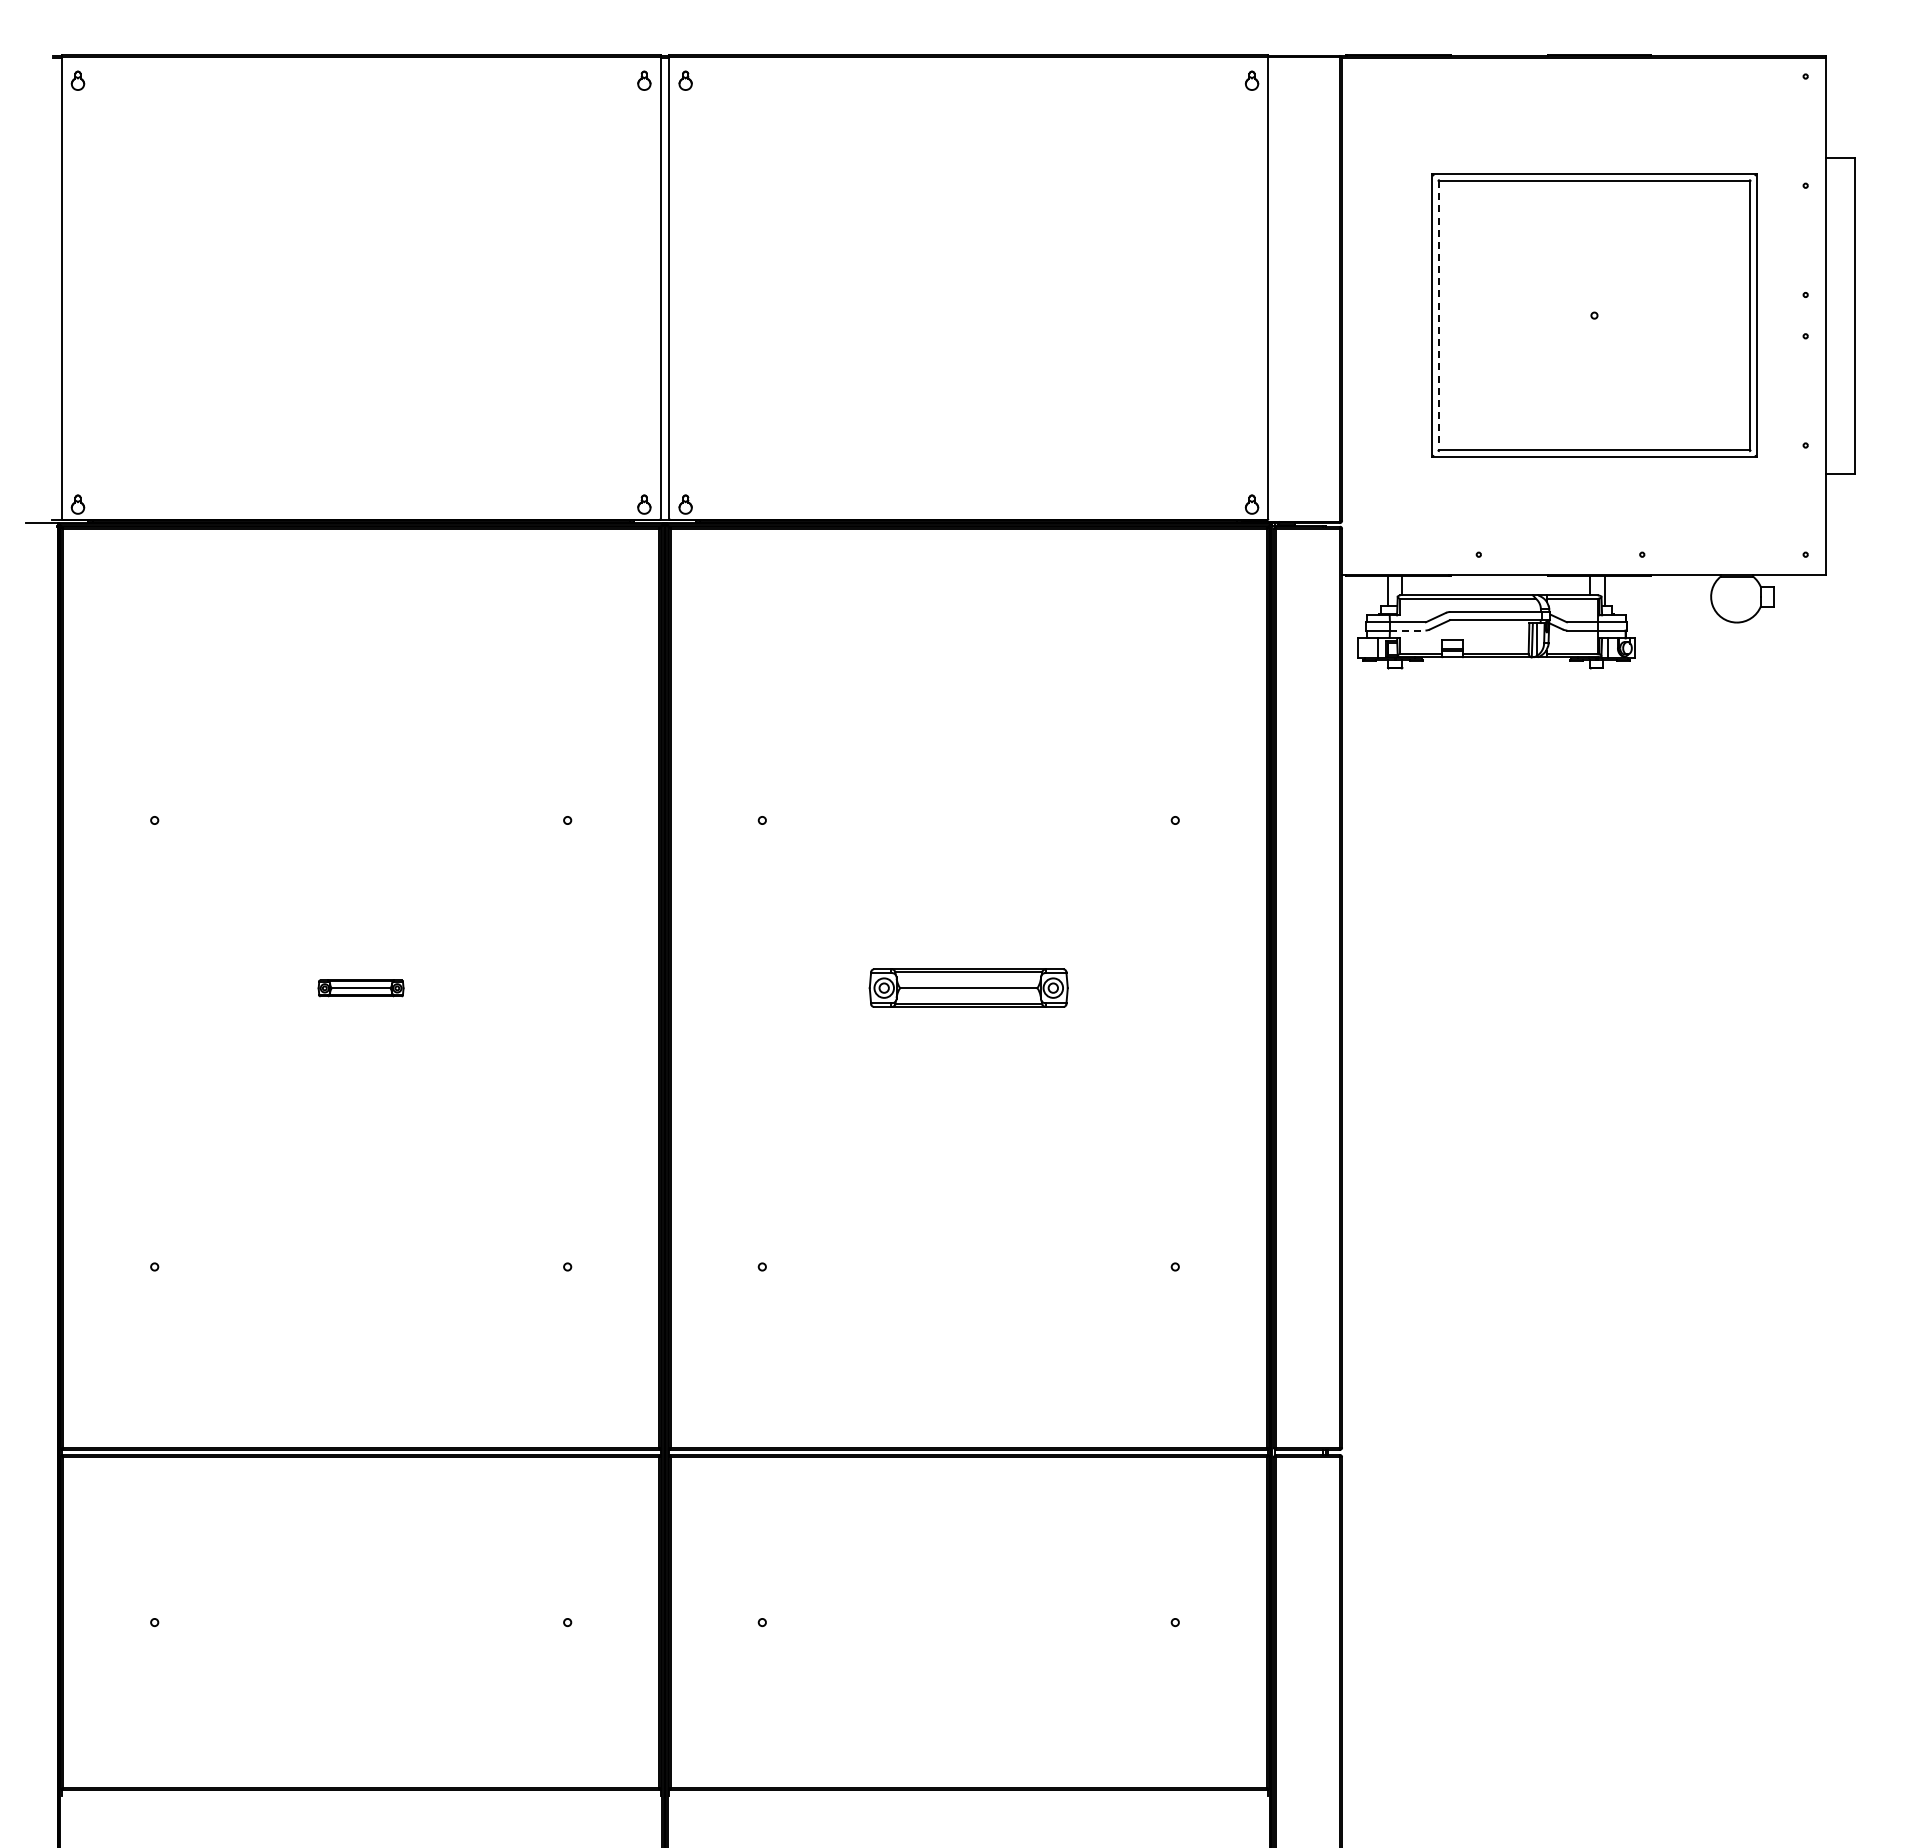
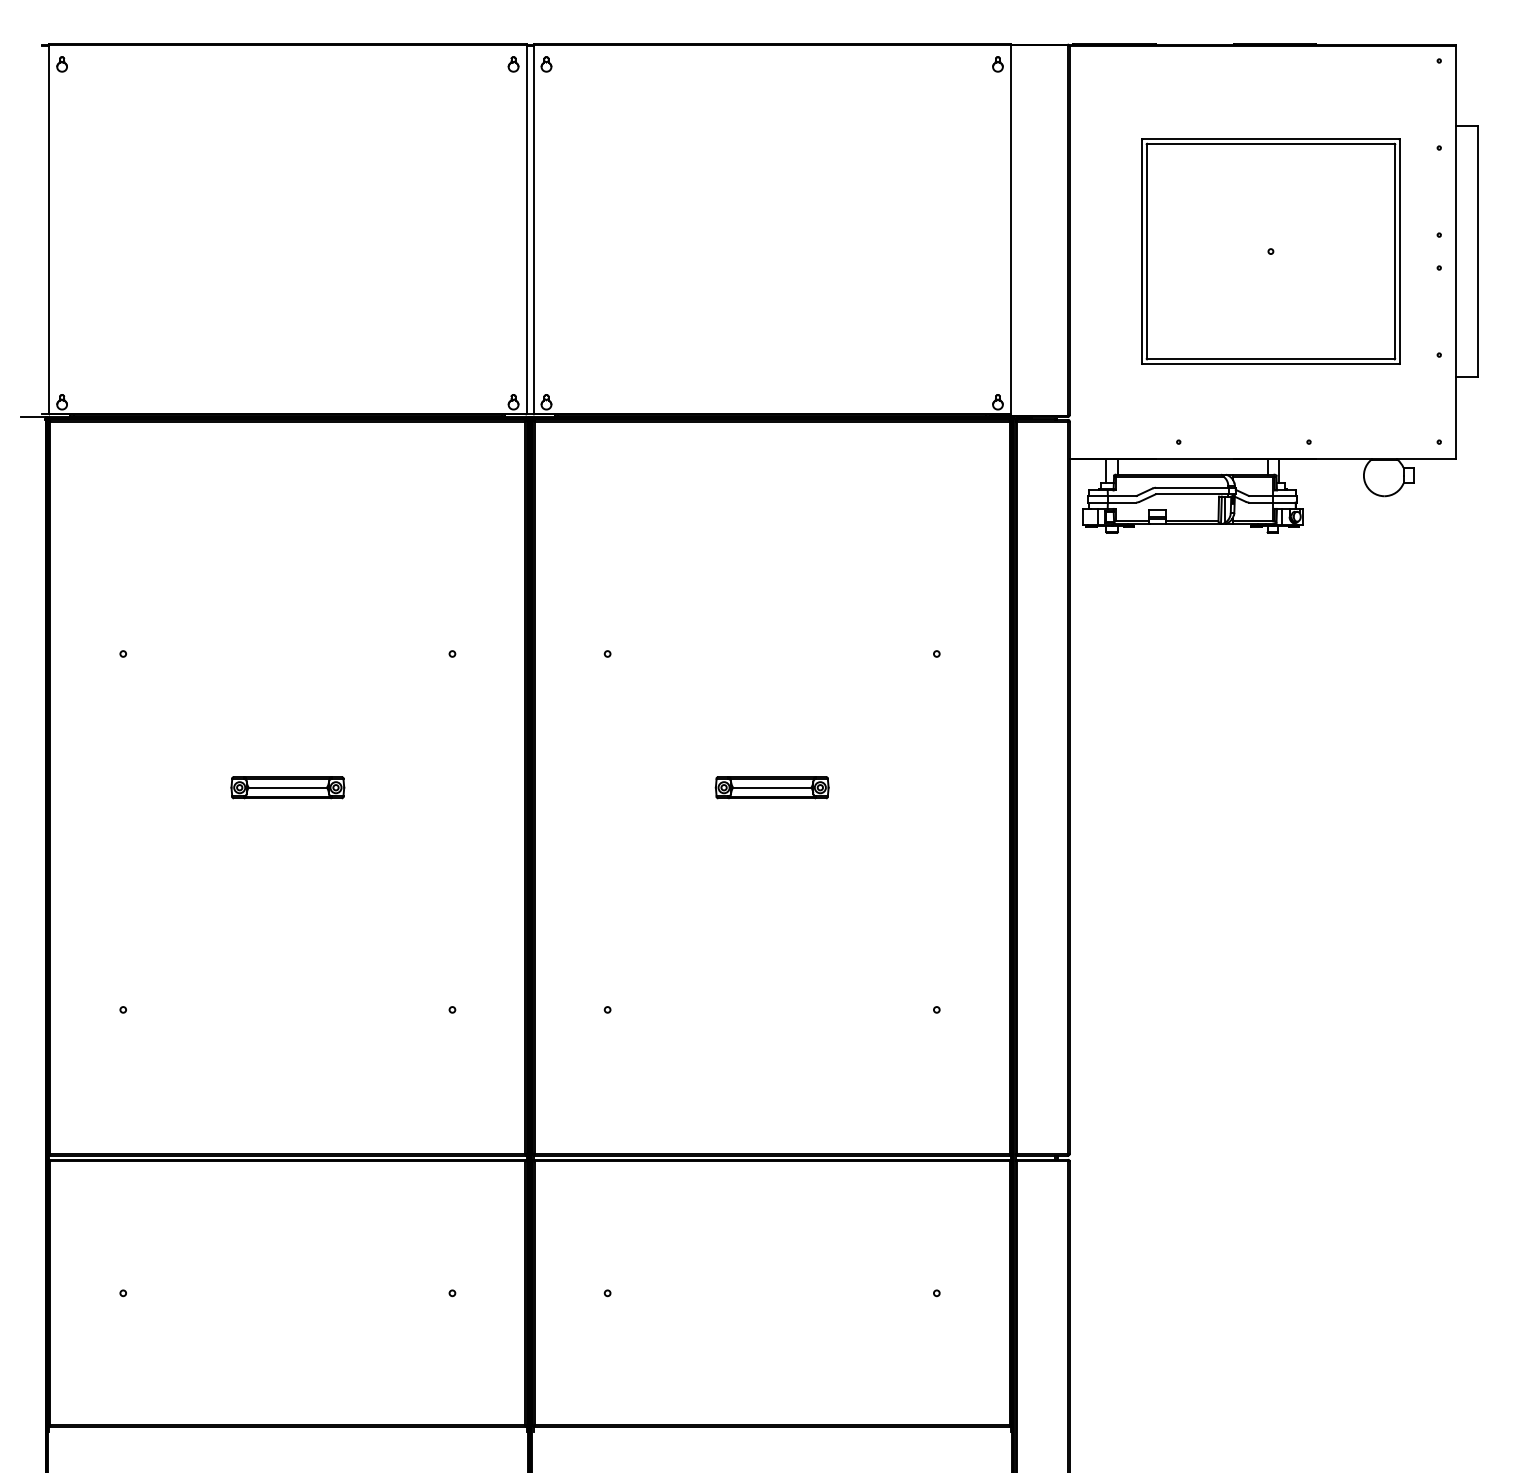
line: (1439, 315) -> (1147, 251), dashed -> solid
line: (1407, 630) -> (1121, 502), dashed -> solid
part: (360, 988) -> (287, 787), size x1.67
part: (968, 988) -> (771, 787), size x0.71

